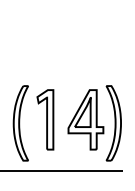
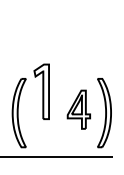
part: (45, 119) -> (41, 91), moved
part: (85, 119) -> (78, 109), size x0.7

